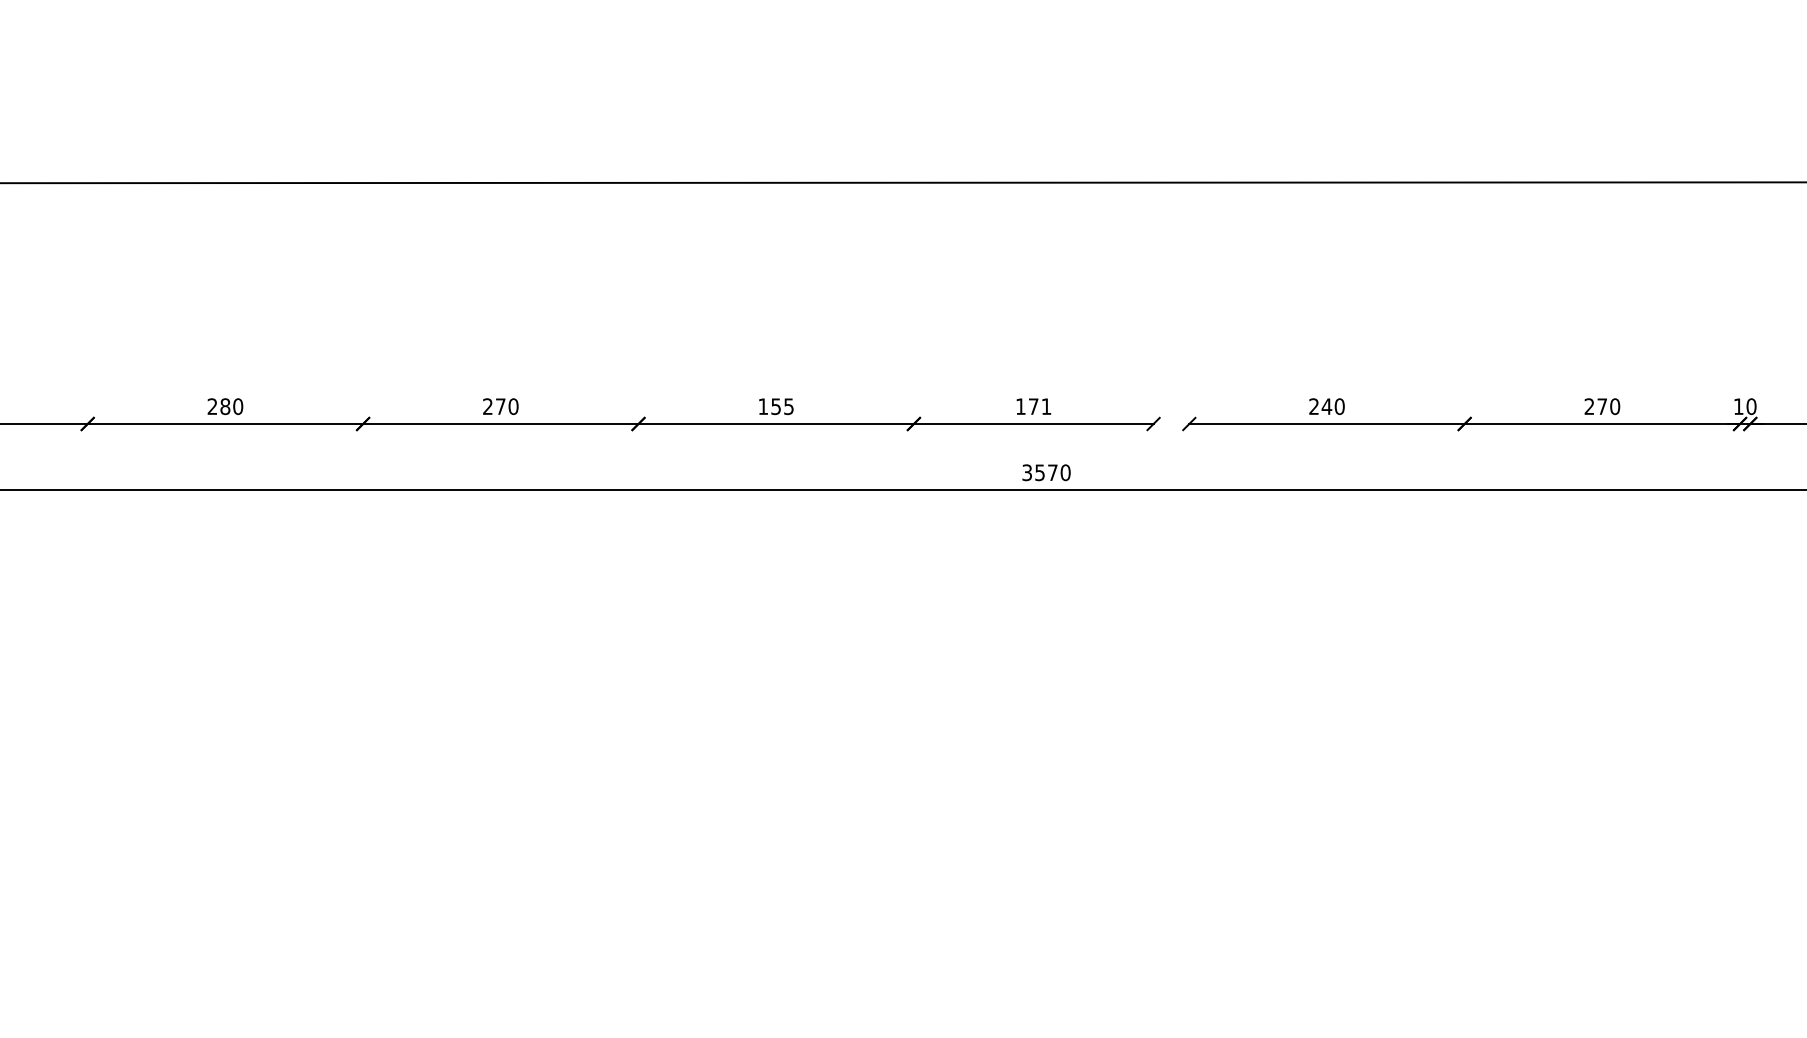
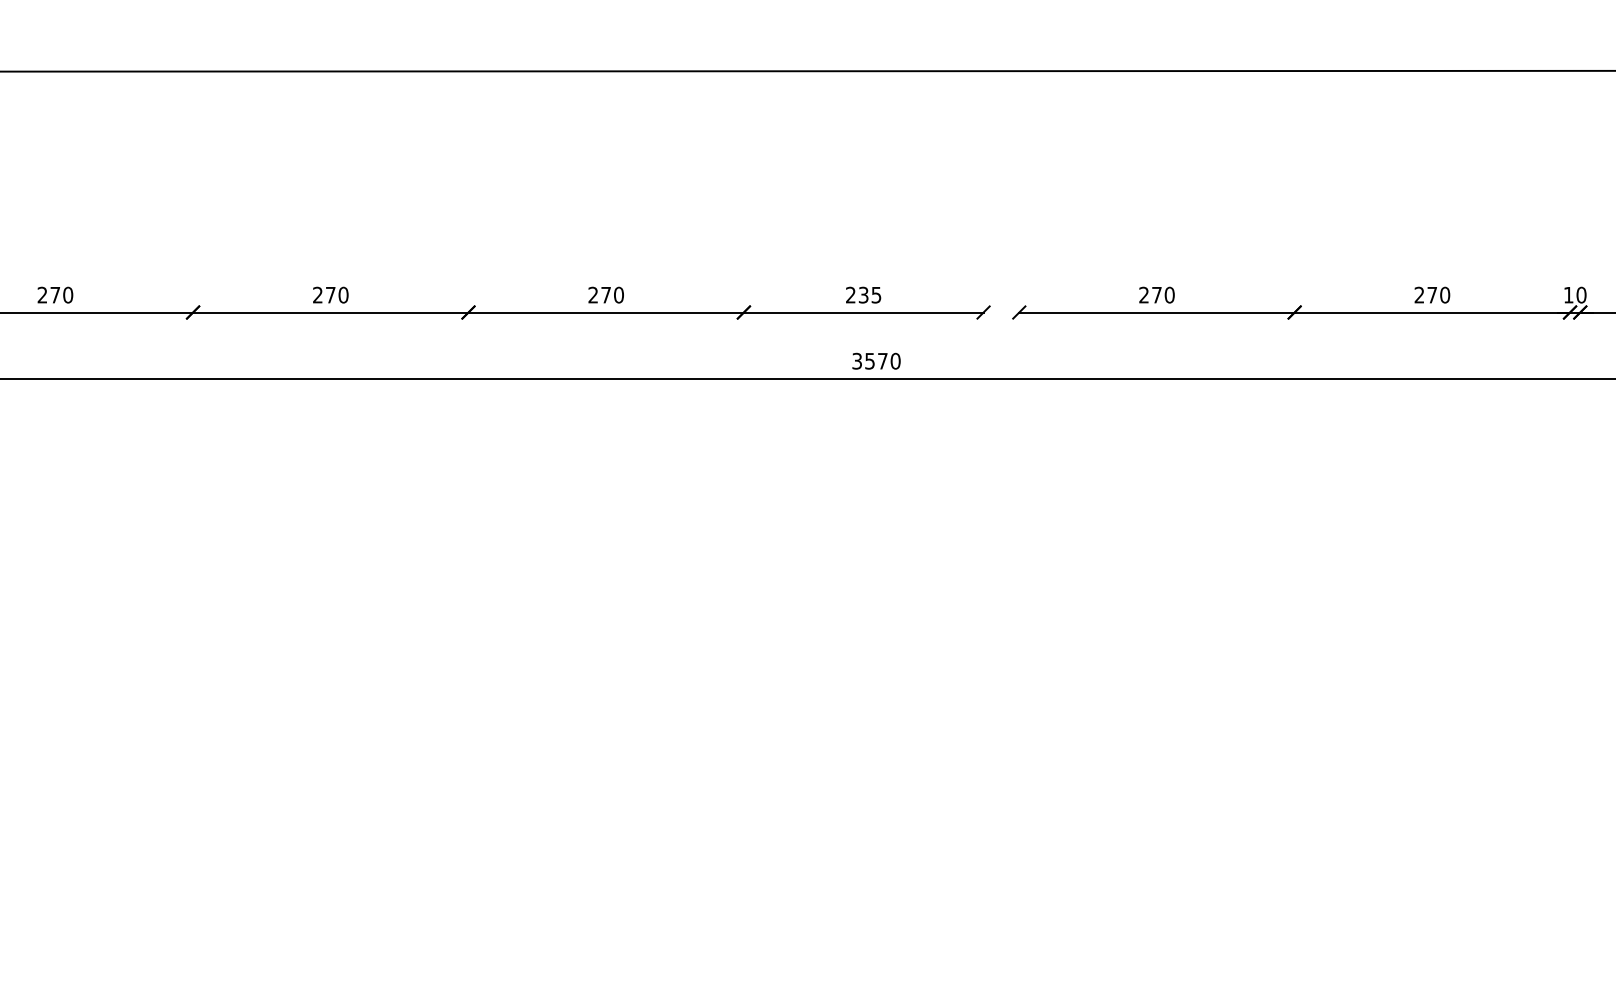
text: (225, 406) -> (55, 295), 280 -> 270
text: (775, 406) -> (605, 295), 155 -> 270
text: (1033, 406) -> (863, 295), 171 -> 235
text: (1326, 406) -> (1156, 295), 240 -> 270

